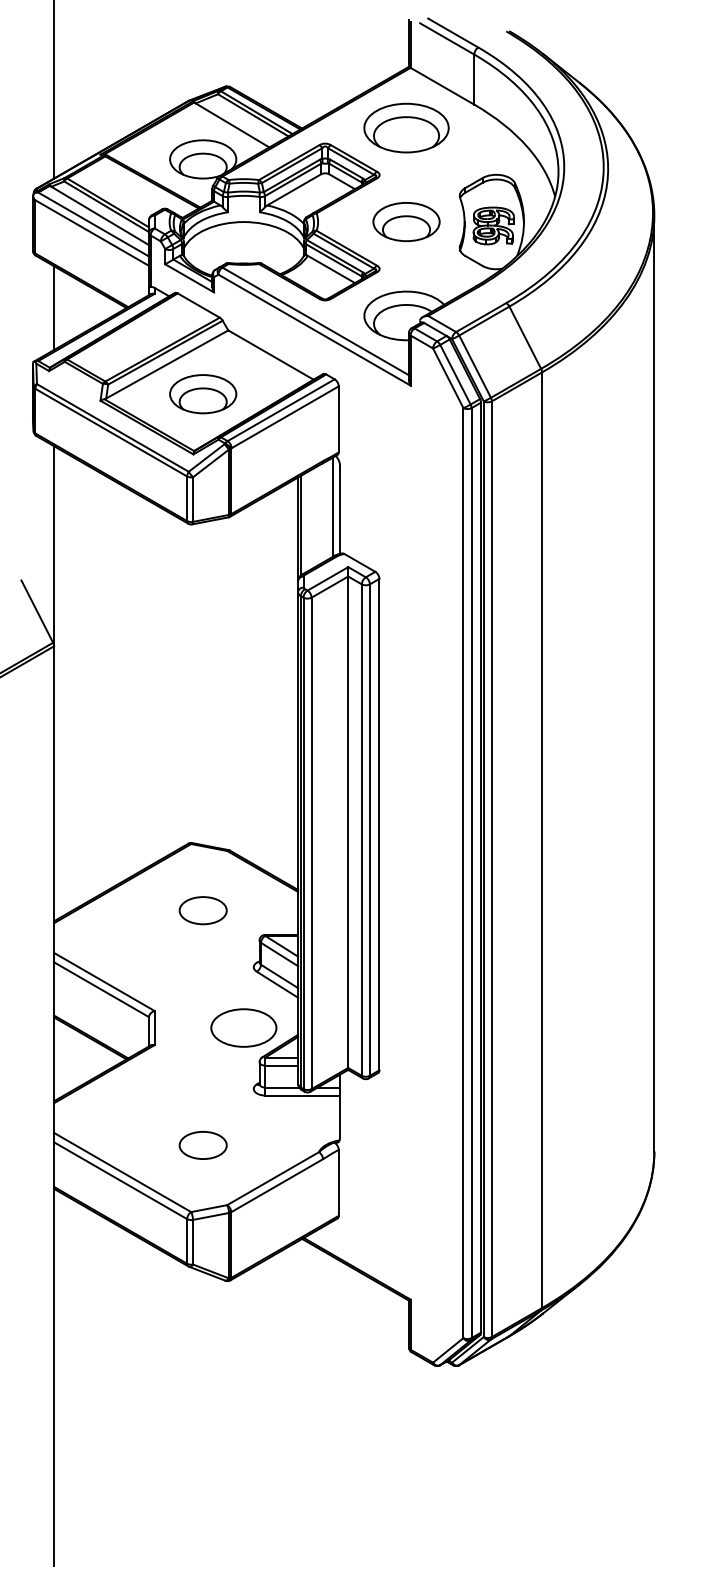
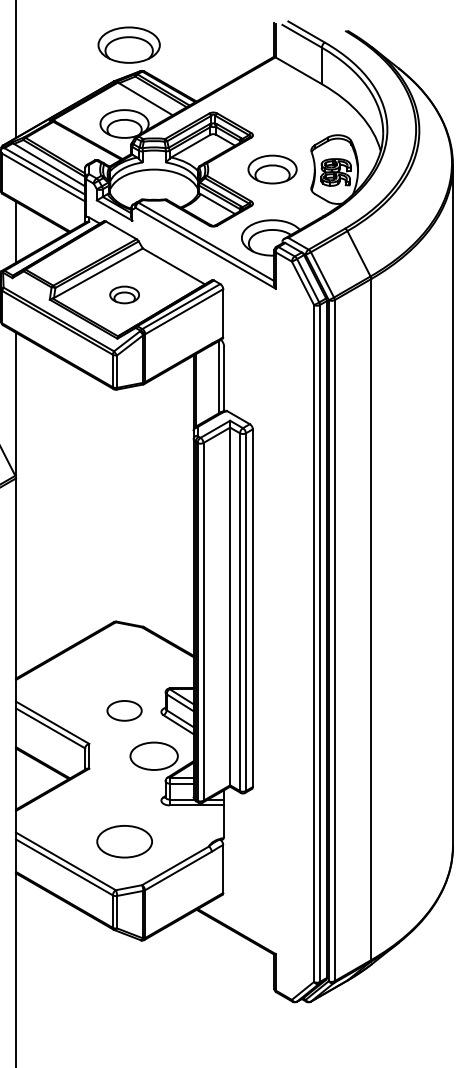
part: (406, 127) -> (129, 44), moved
part: (203, 394) -> (124, 295), size x0.6
part: (202, 910) -> (124, 710), moved
part: (202, 1145) -> (124, 841), size x1.6

